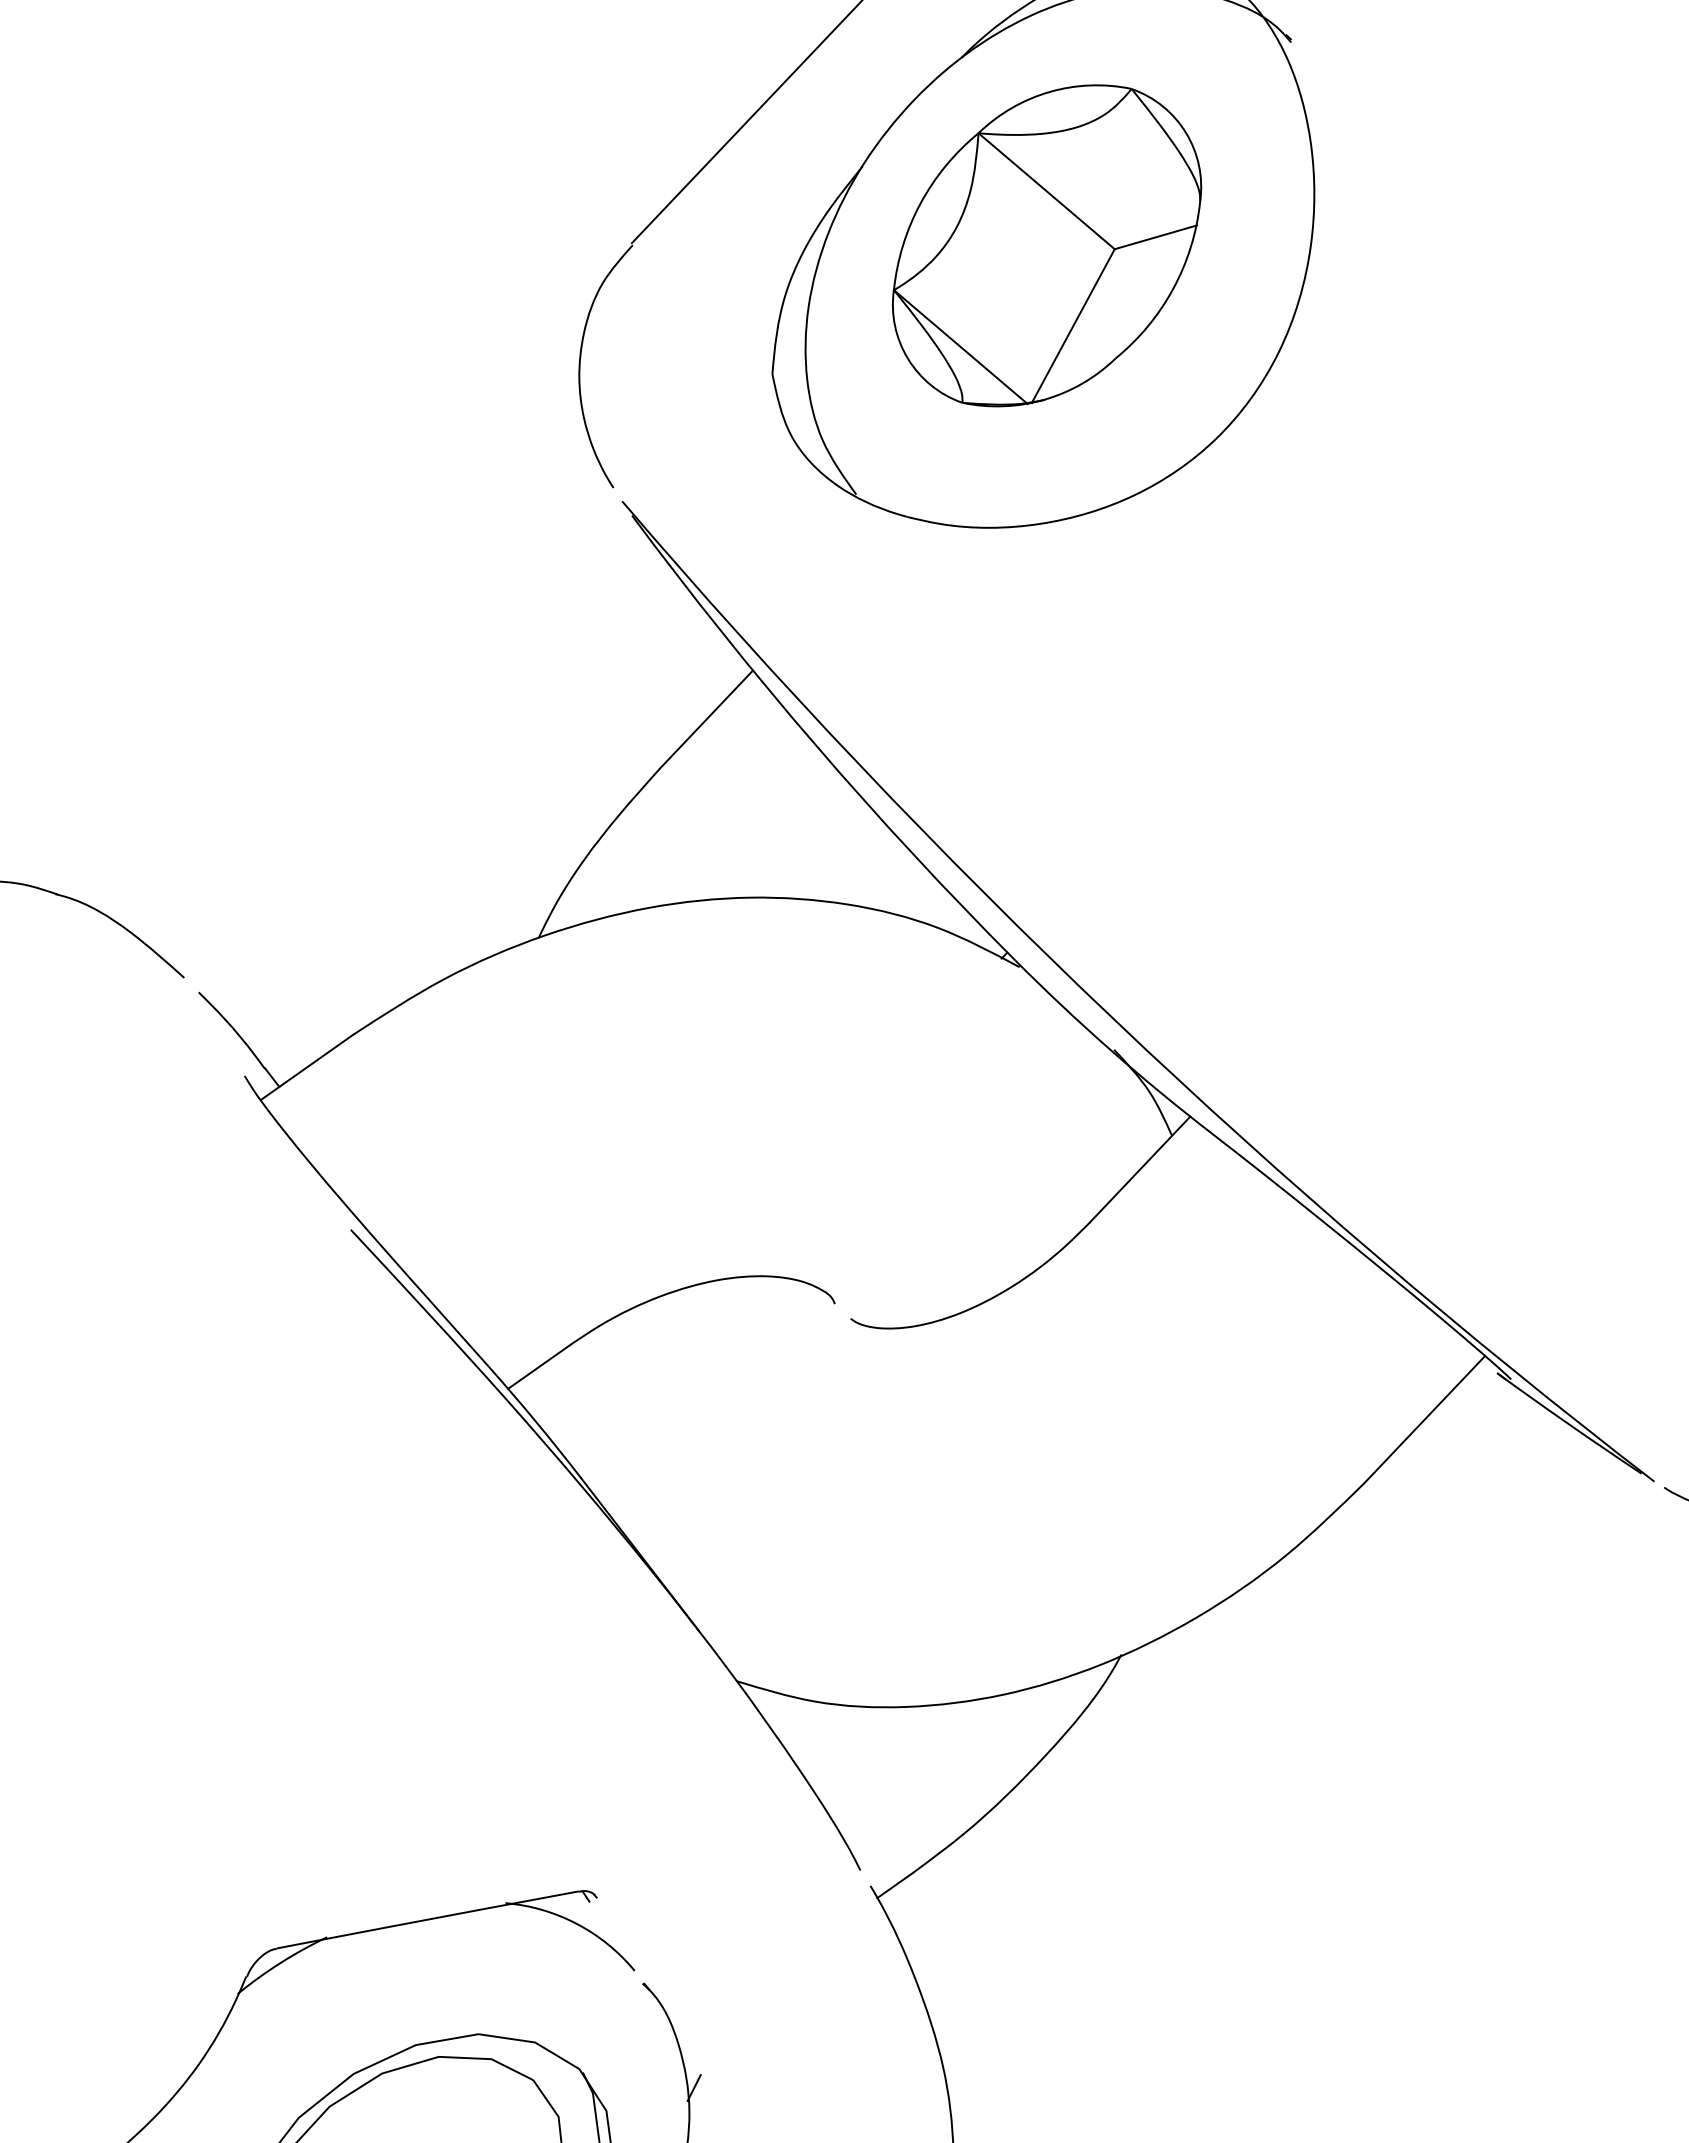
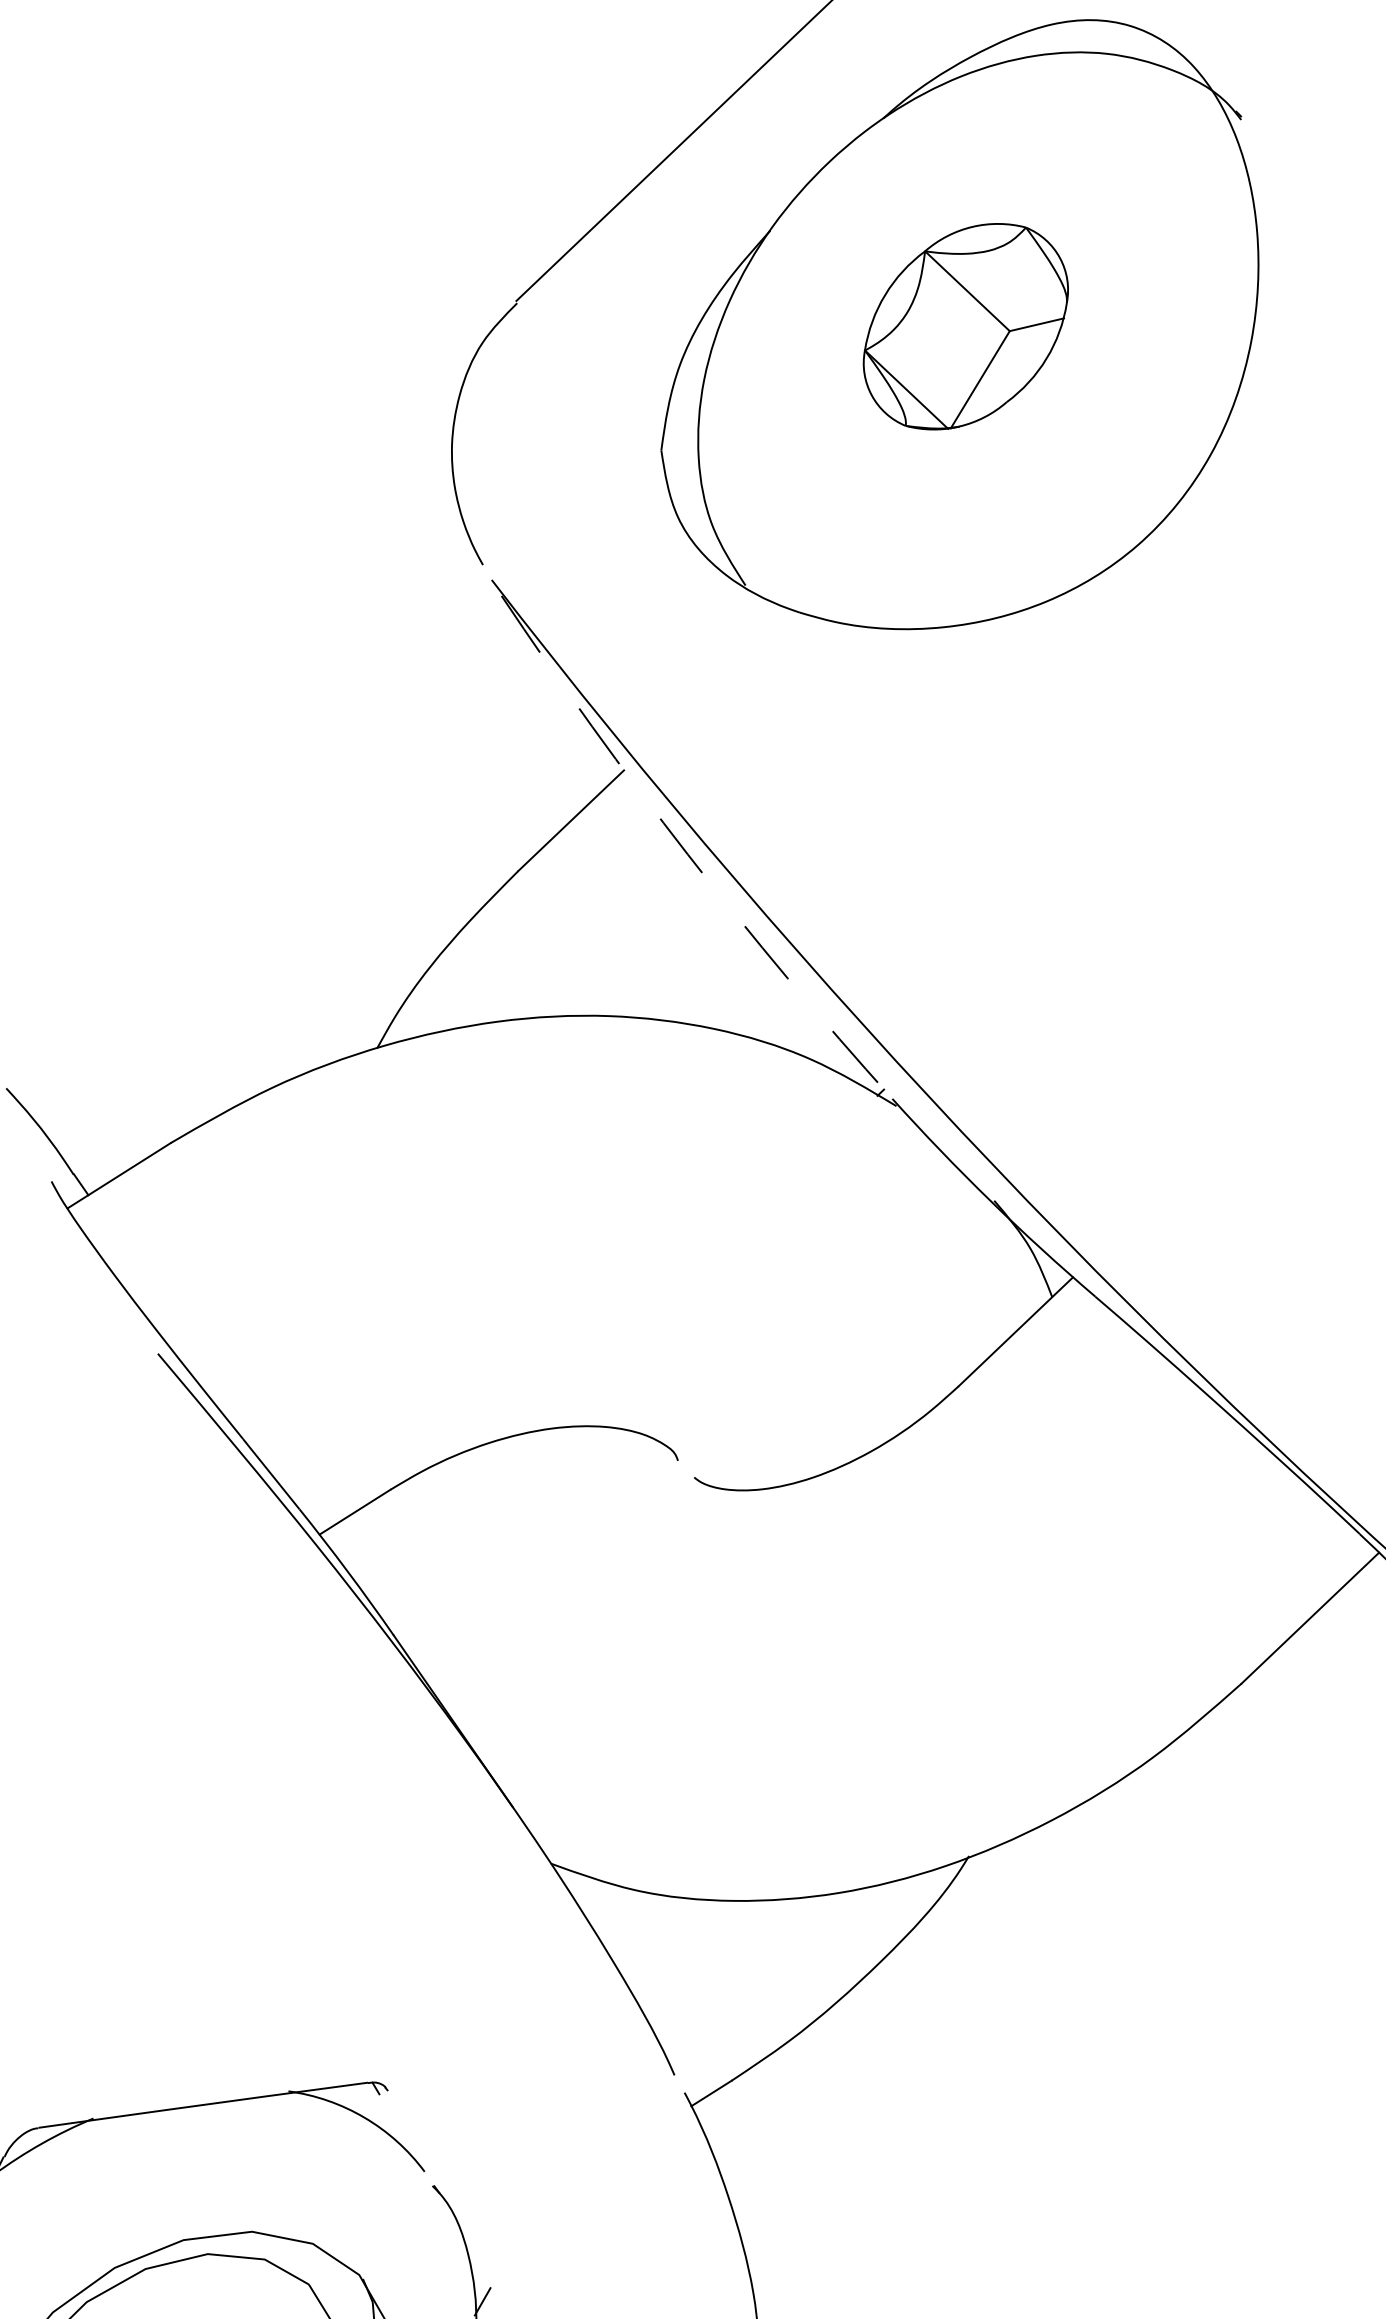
part: (1047, 245) -> (966, 326), size x0.6
arc: (815, 745) -> (687, 854), solid -> dashed

